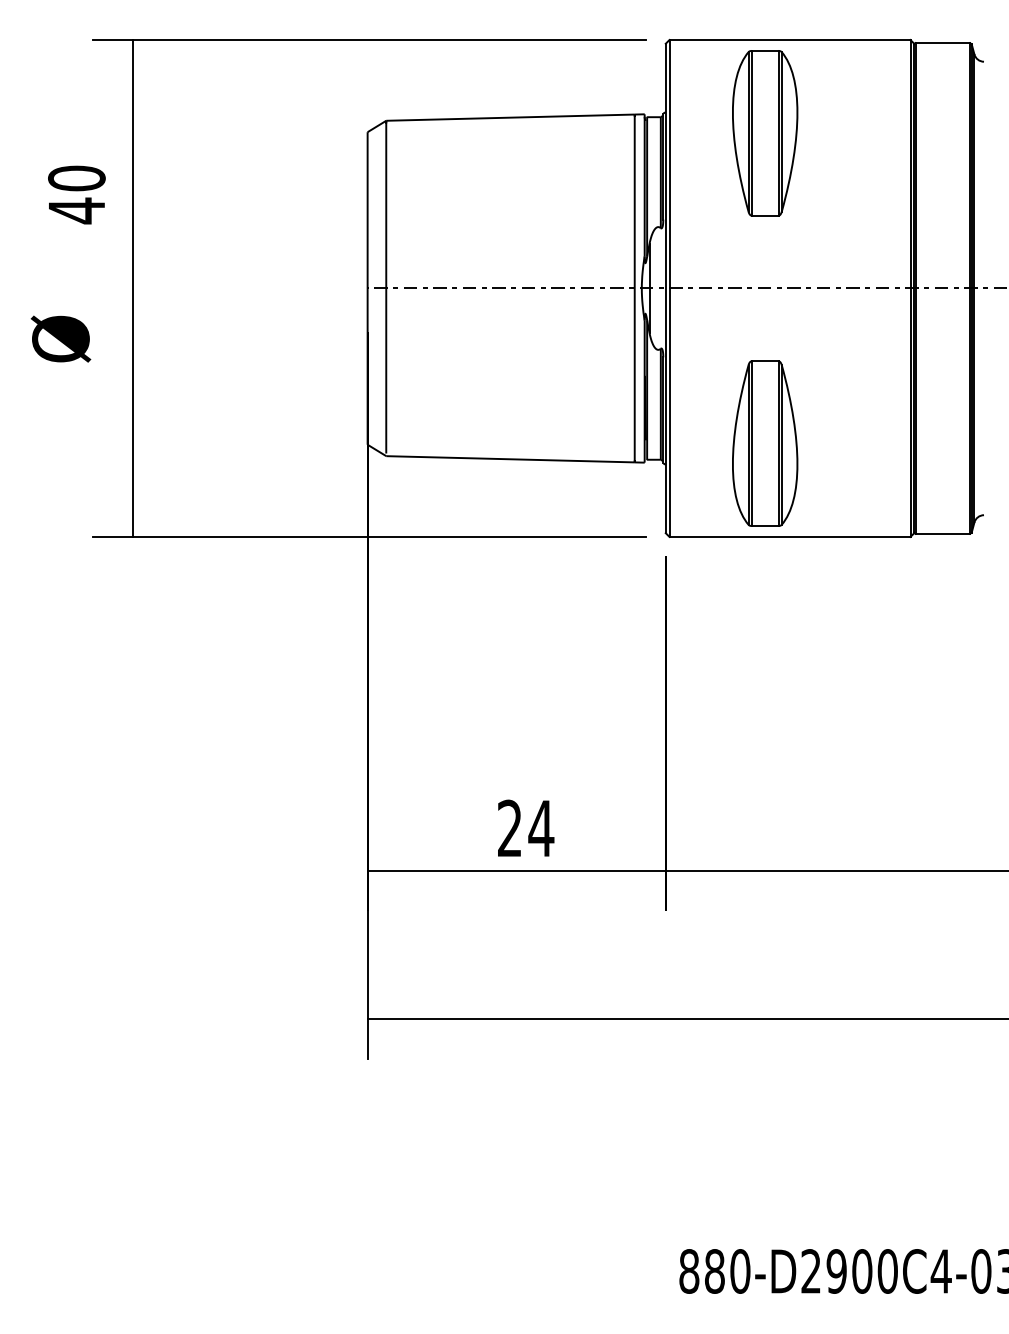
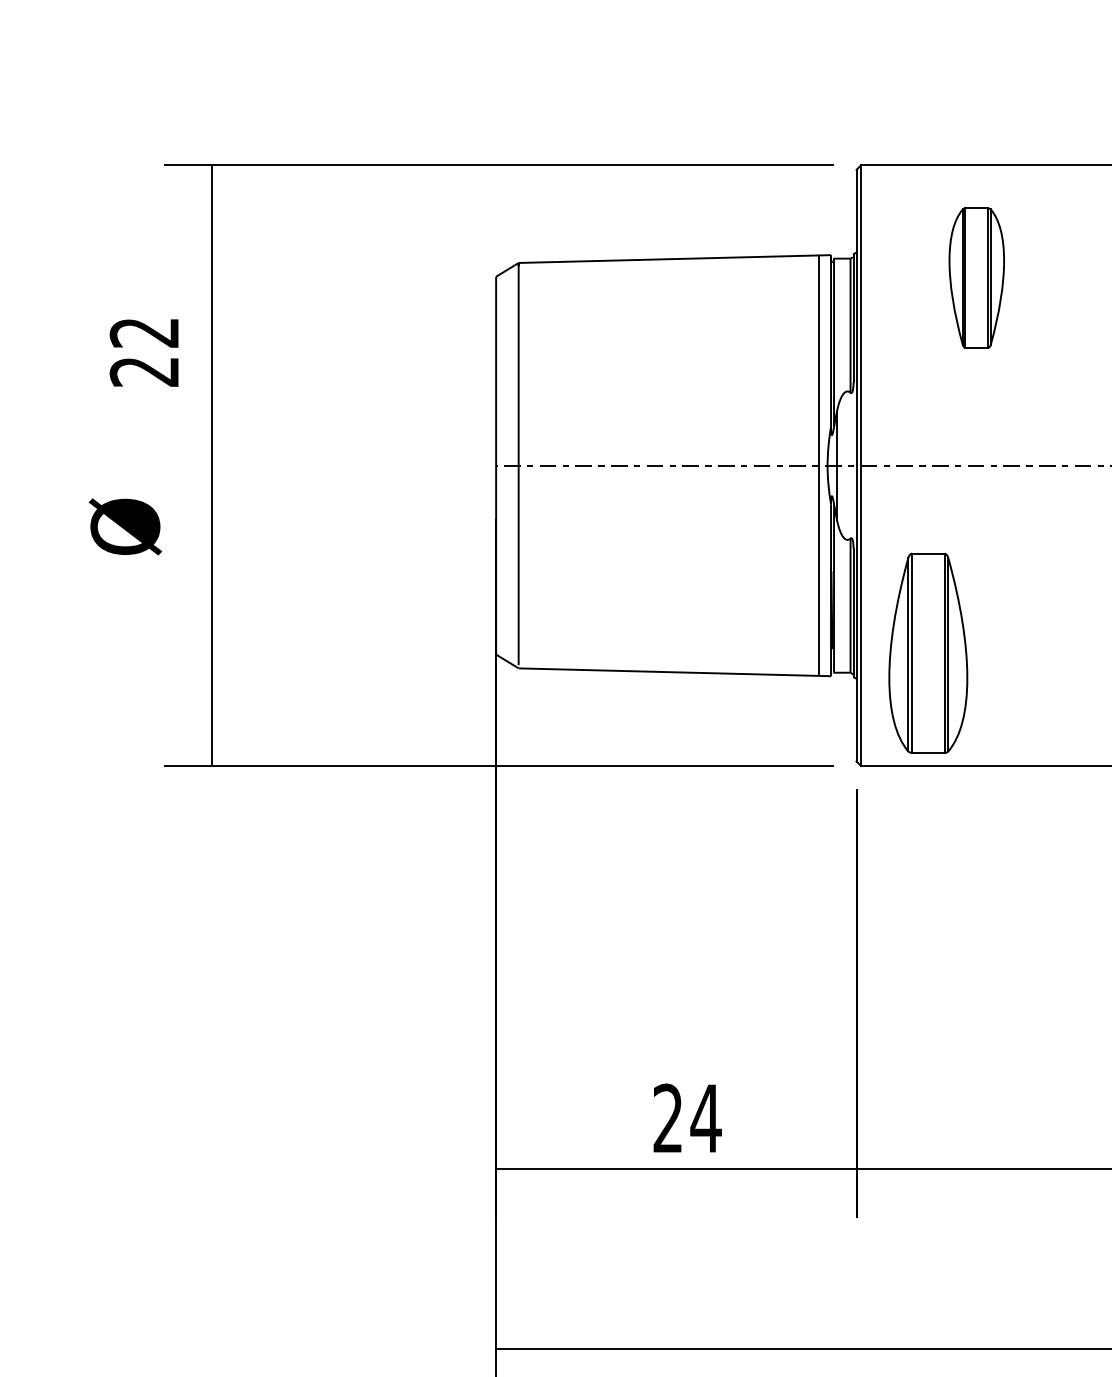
part: (765, 133) -> (977, 278), size x0.7
text: (76, 194) -> (144, 352), 40 -> 22
part: (765, 443) -> (928, 653), moved

